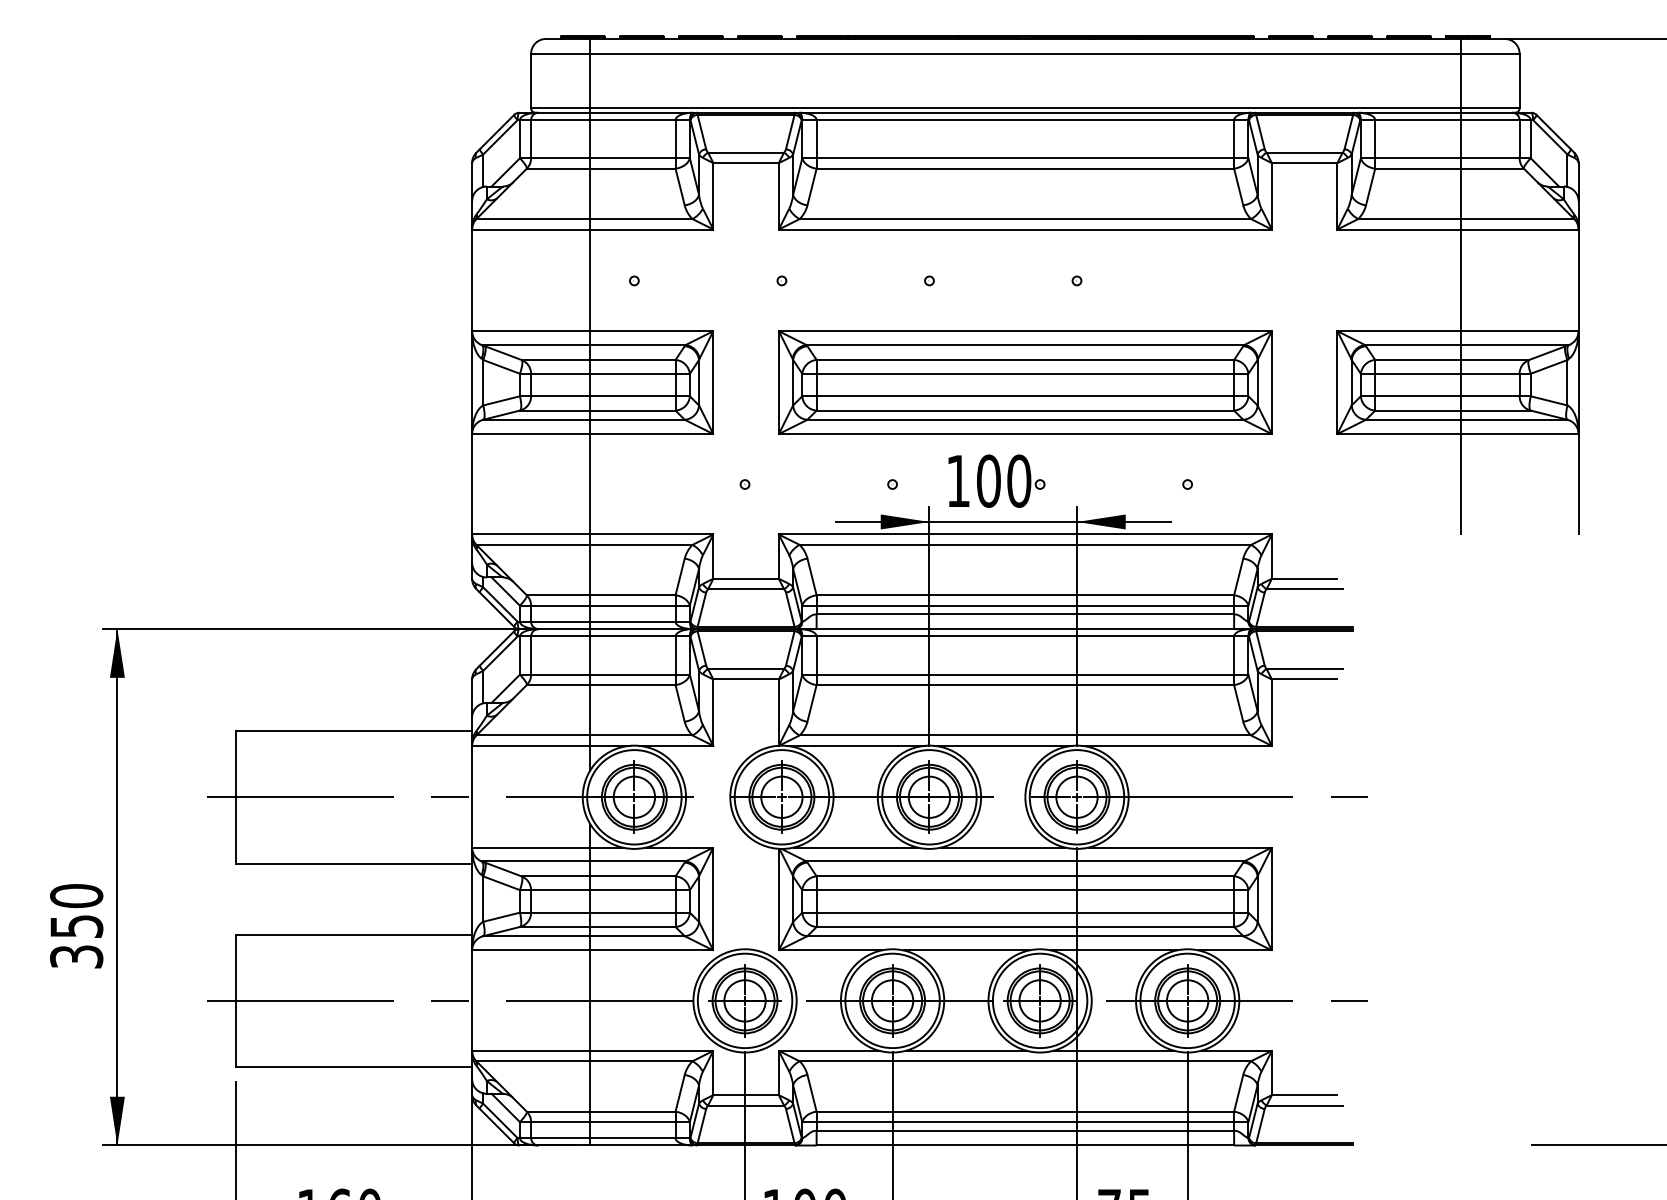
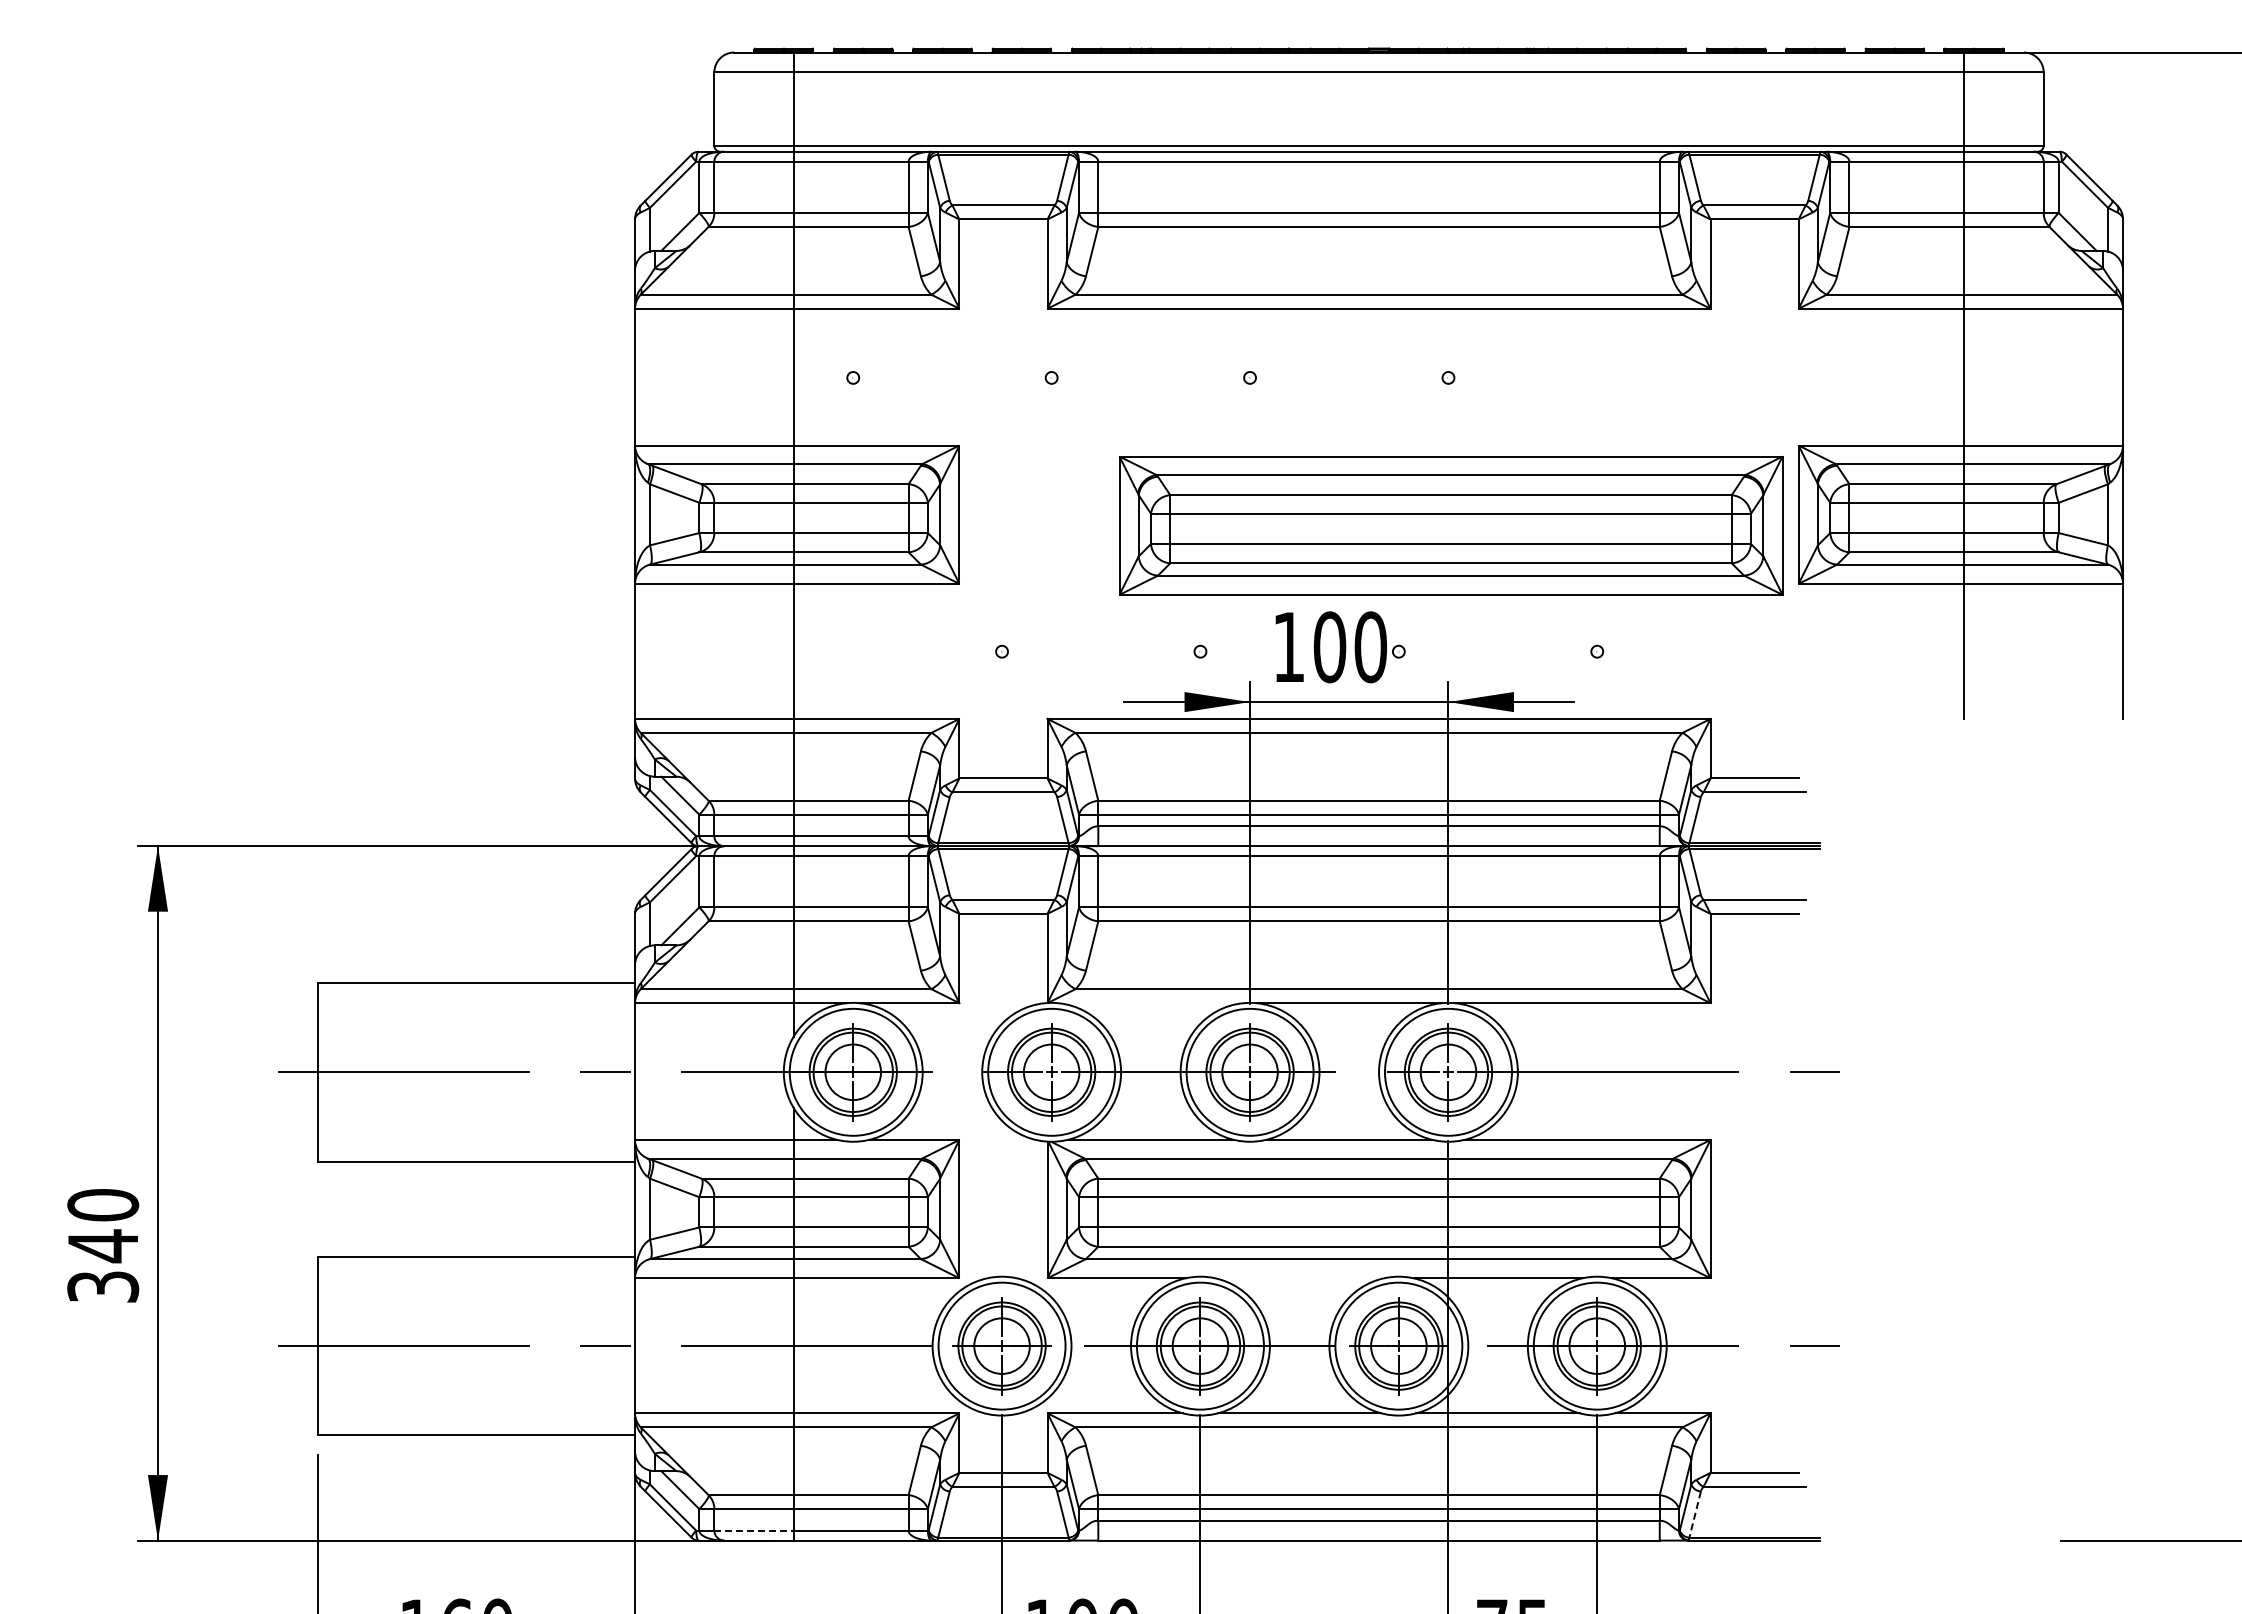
part: (1024, 382) -> (1450, 525), moved
line: (855, 746) -> (1150, 1003), removed
text: (76, 926) -> (103, 1246), 350 -> 340
line: (966, 950) -> (1299, 1278), removed
line: (1260, 1126) -> (1695, 1514), solid -> dashed
line: (560, 1137) -> (754, 1530), solid -> dashed

